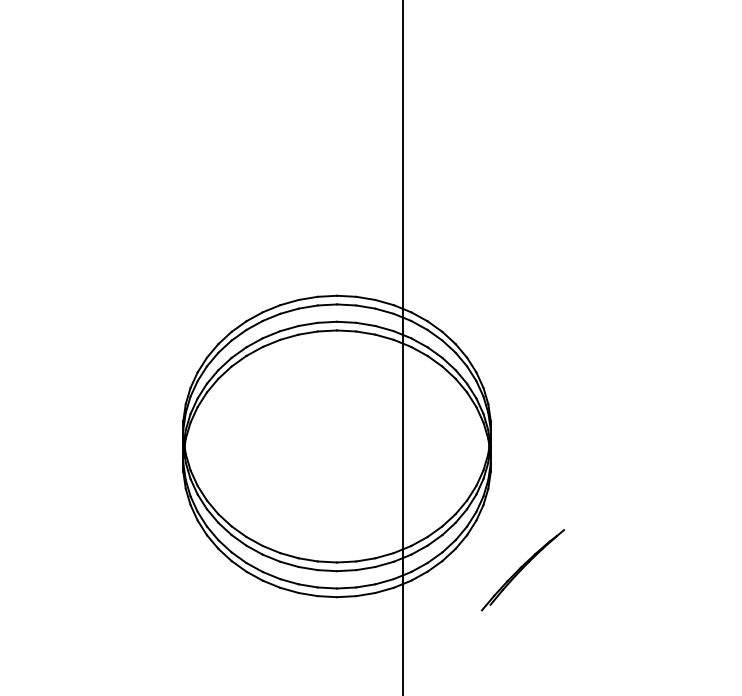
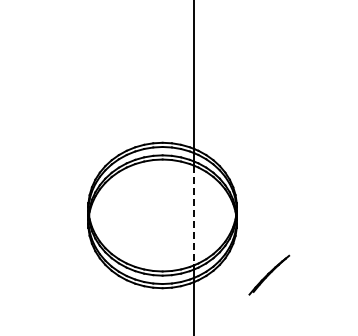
line: (403, 446) -> (194, 215), solid -> dashed
line: (523, 568) -> (269, 274), moved

